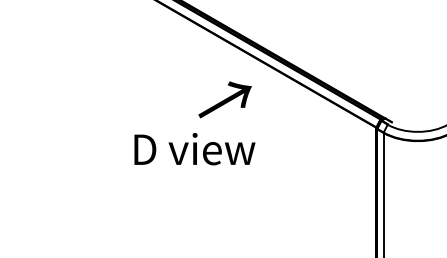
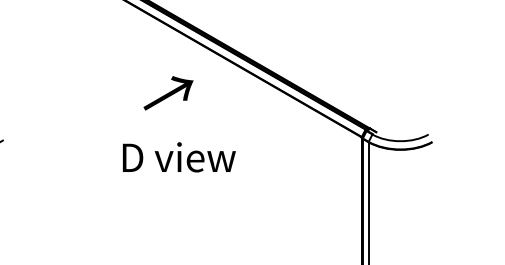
text: (225, 100) -> (168, 93), moved
text: (195, 149) -> (179, 157), moved

